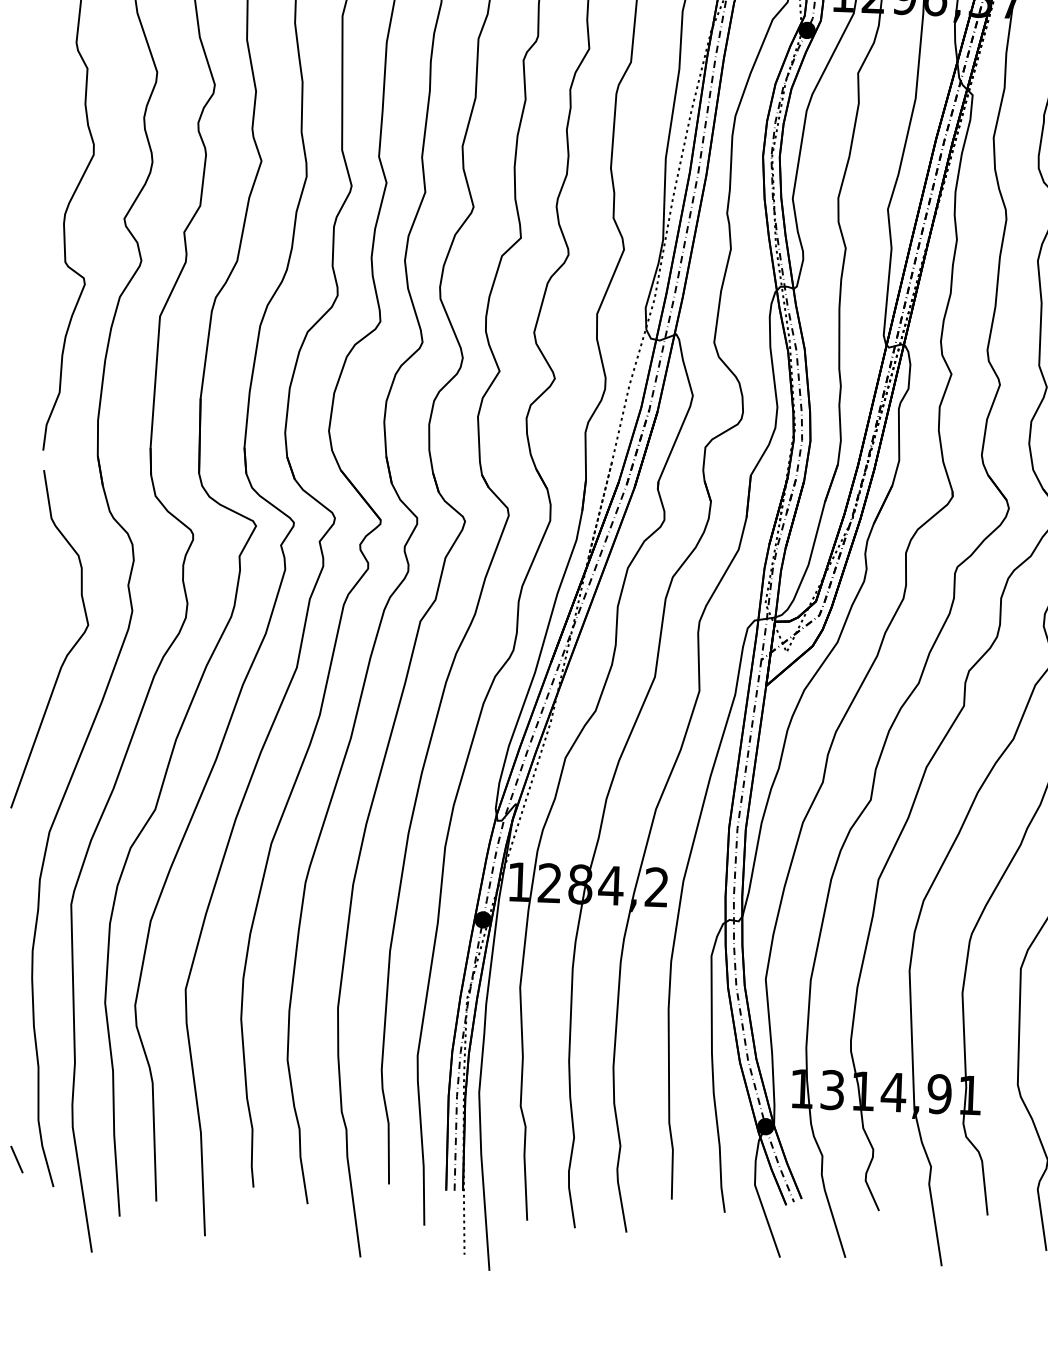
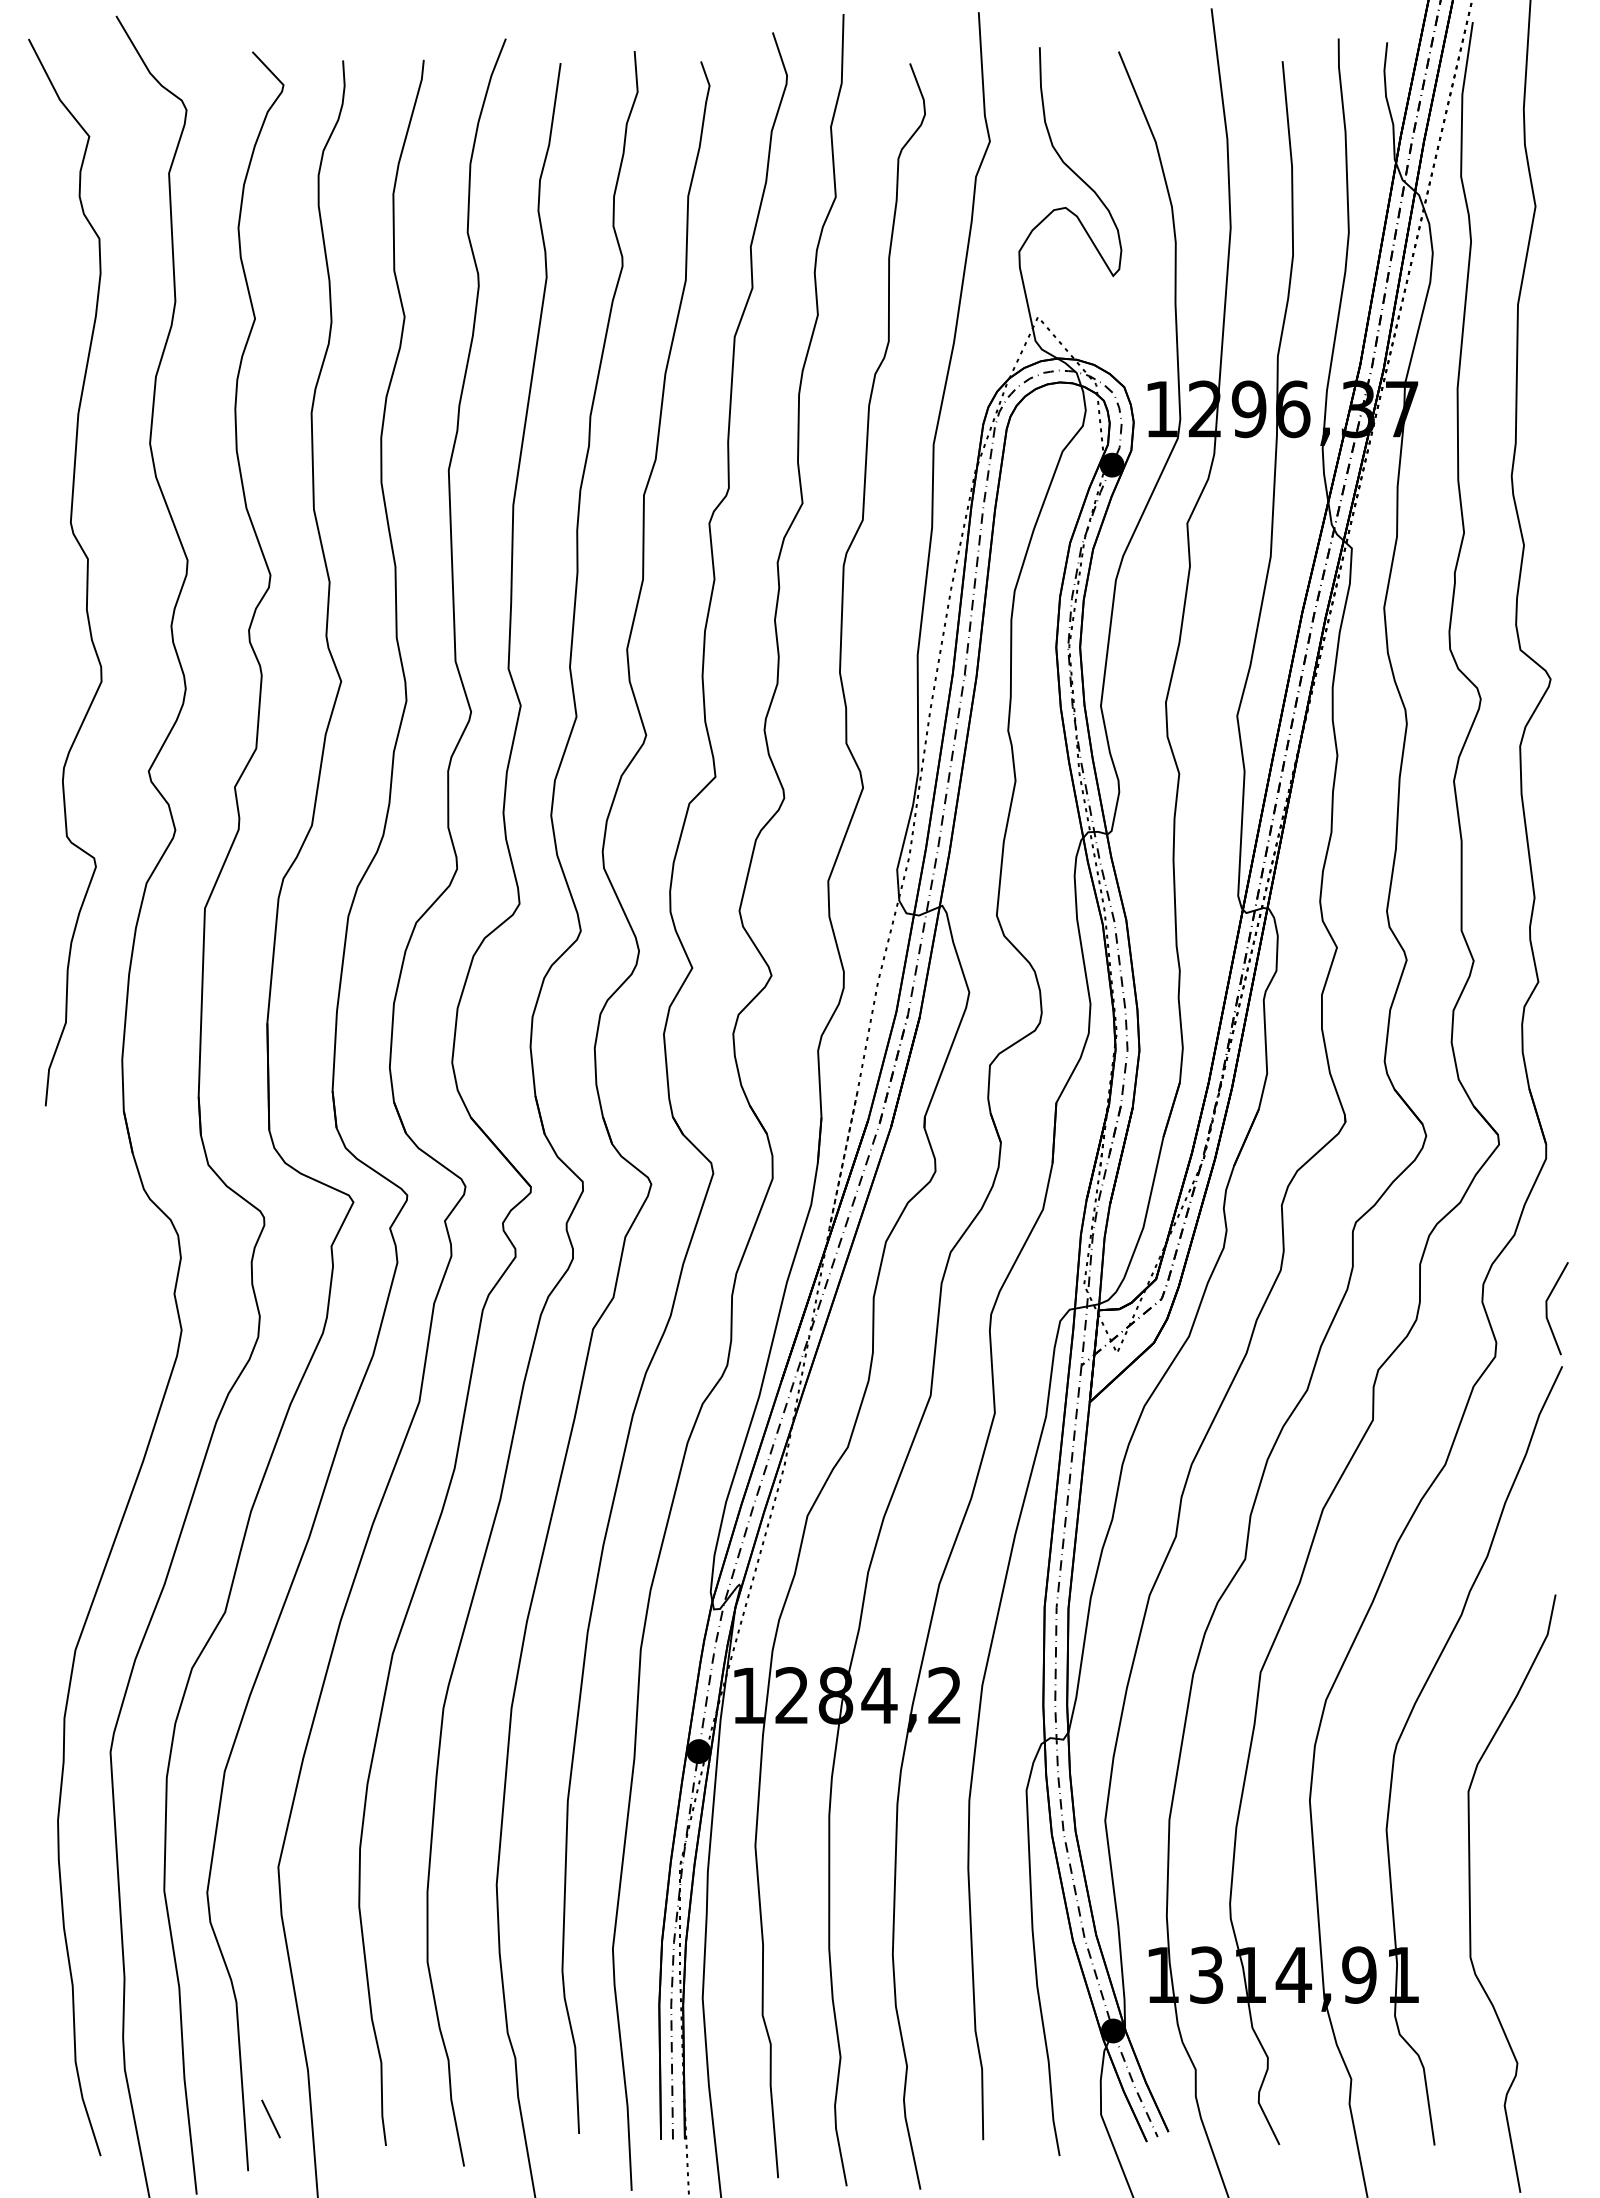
curve: (69, 651) -> (93, 1391), removed
line: (16, 1159) -> (270, 2118), moved

